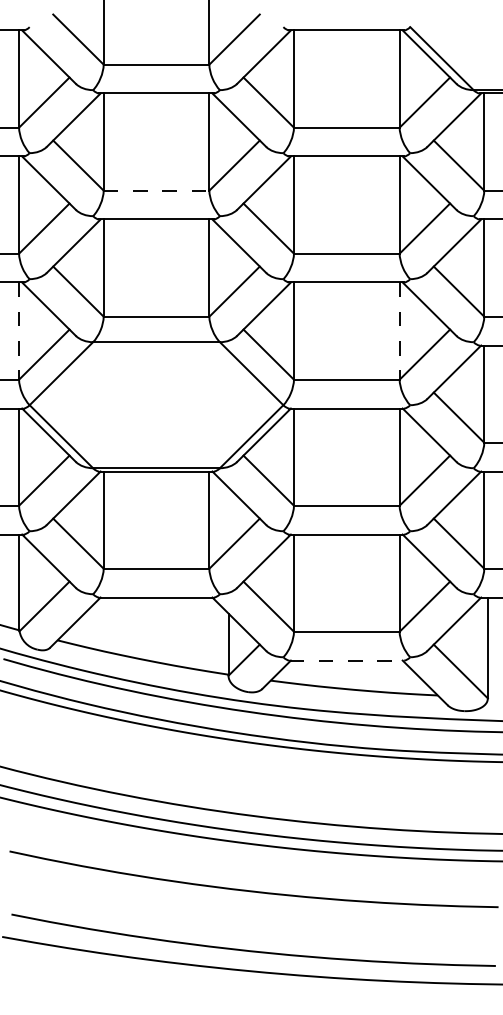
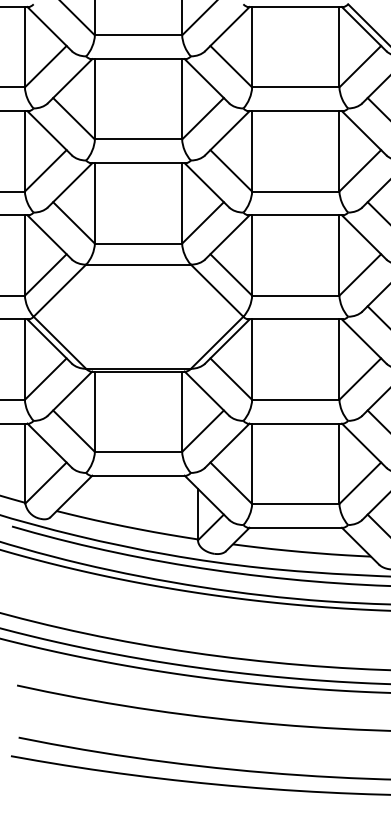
line: (156, 190) -> (138, 139), dashed -> solid
line: (19, 331) -> (25, 255), dashed -> solid
line: (399, 331) -> (339, 255), dashed -> solid
line: (347, 660) -> (296, 527), dashed -> solid

